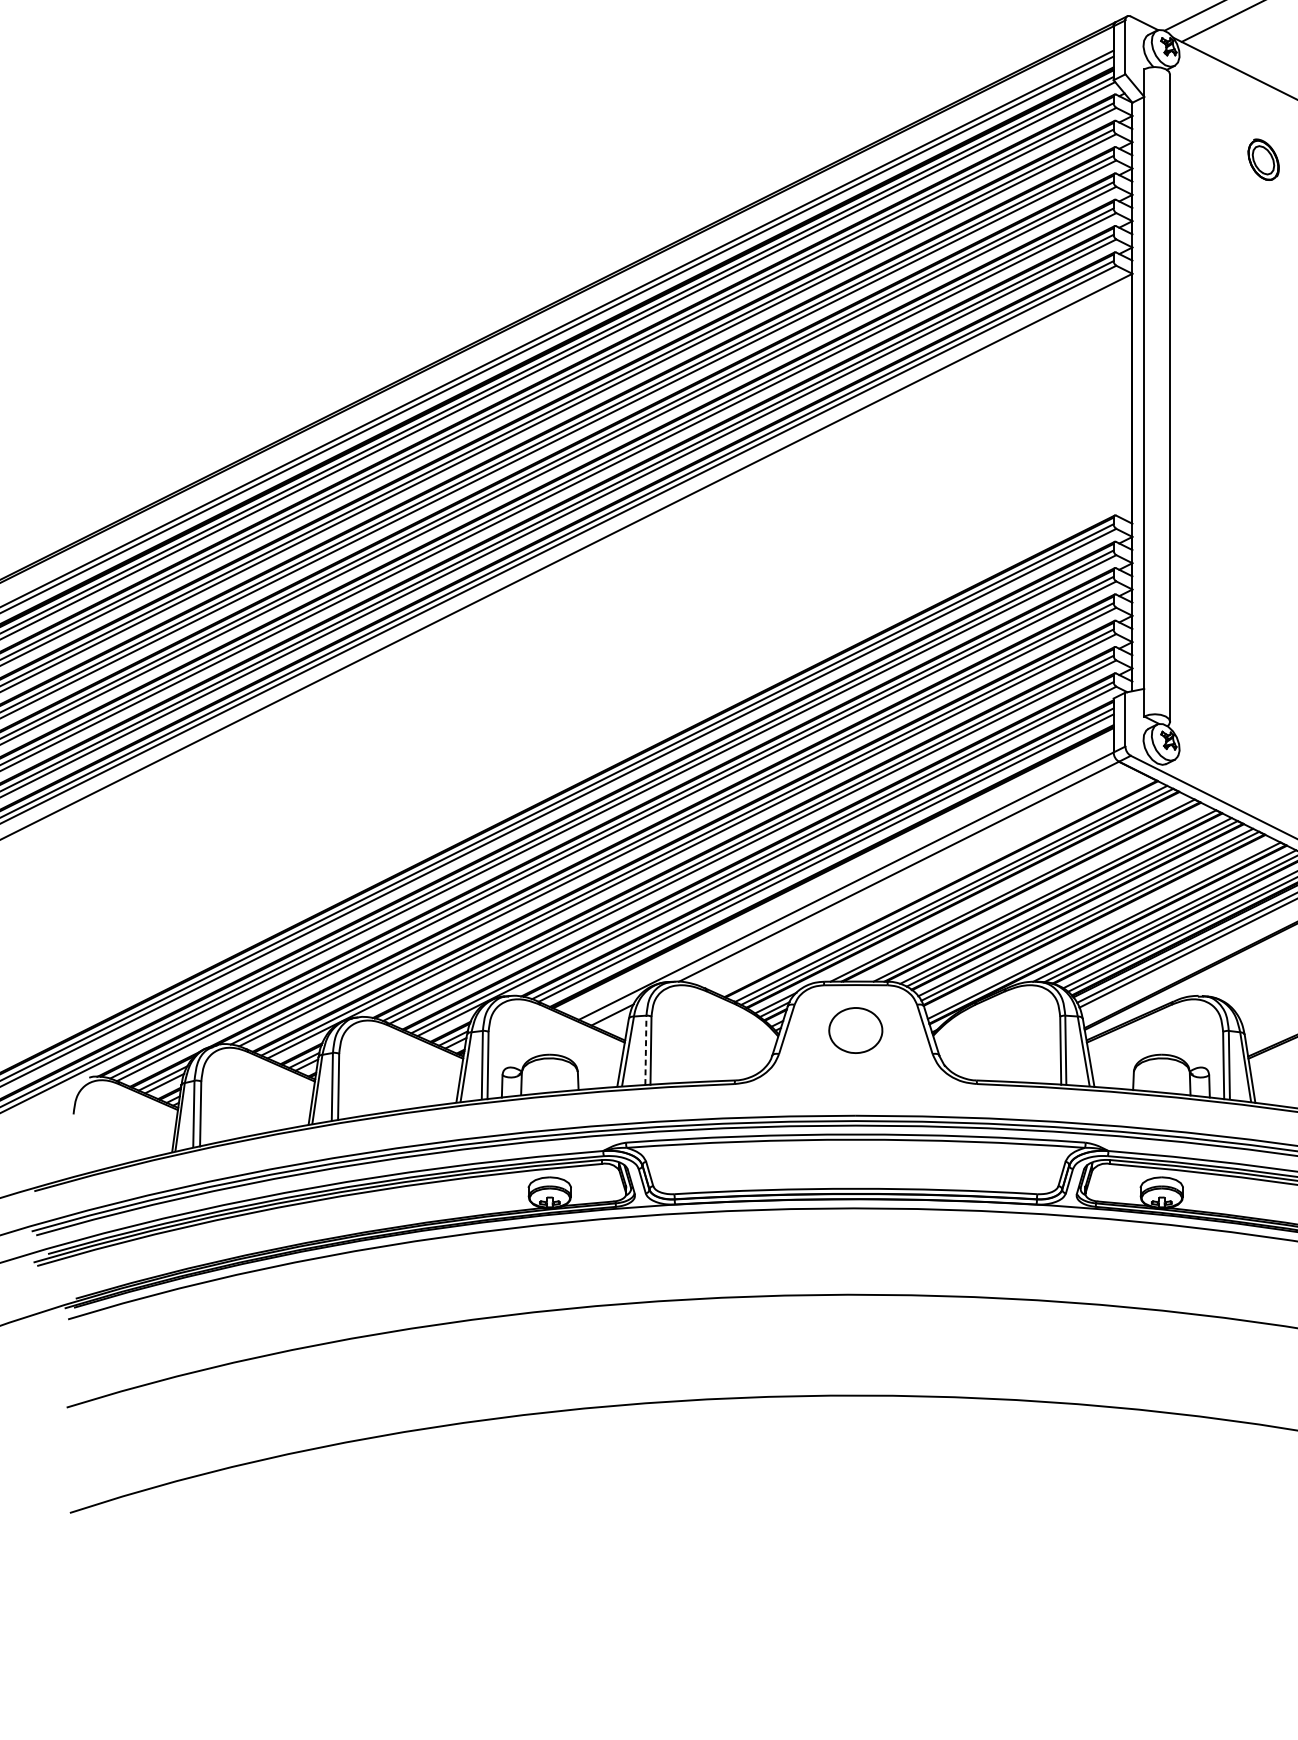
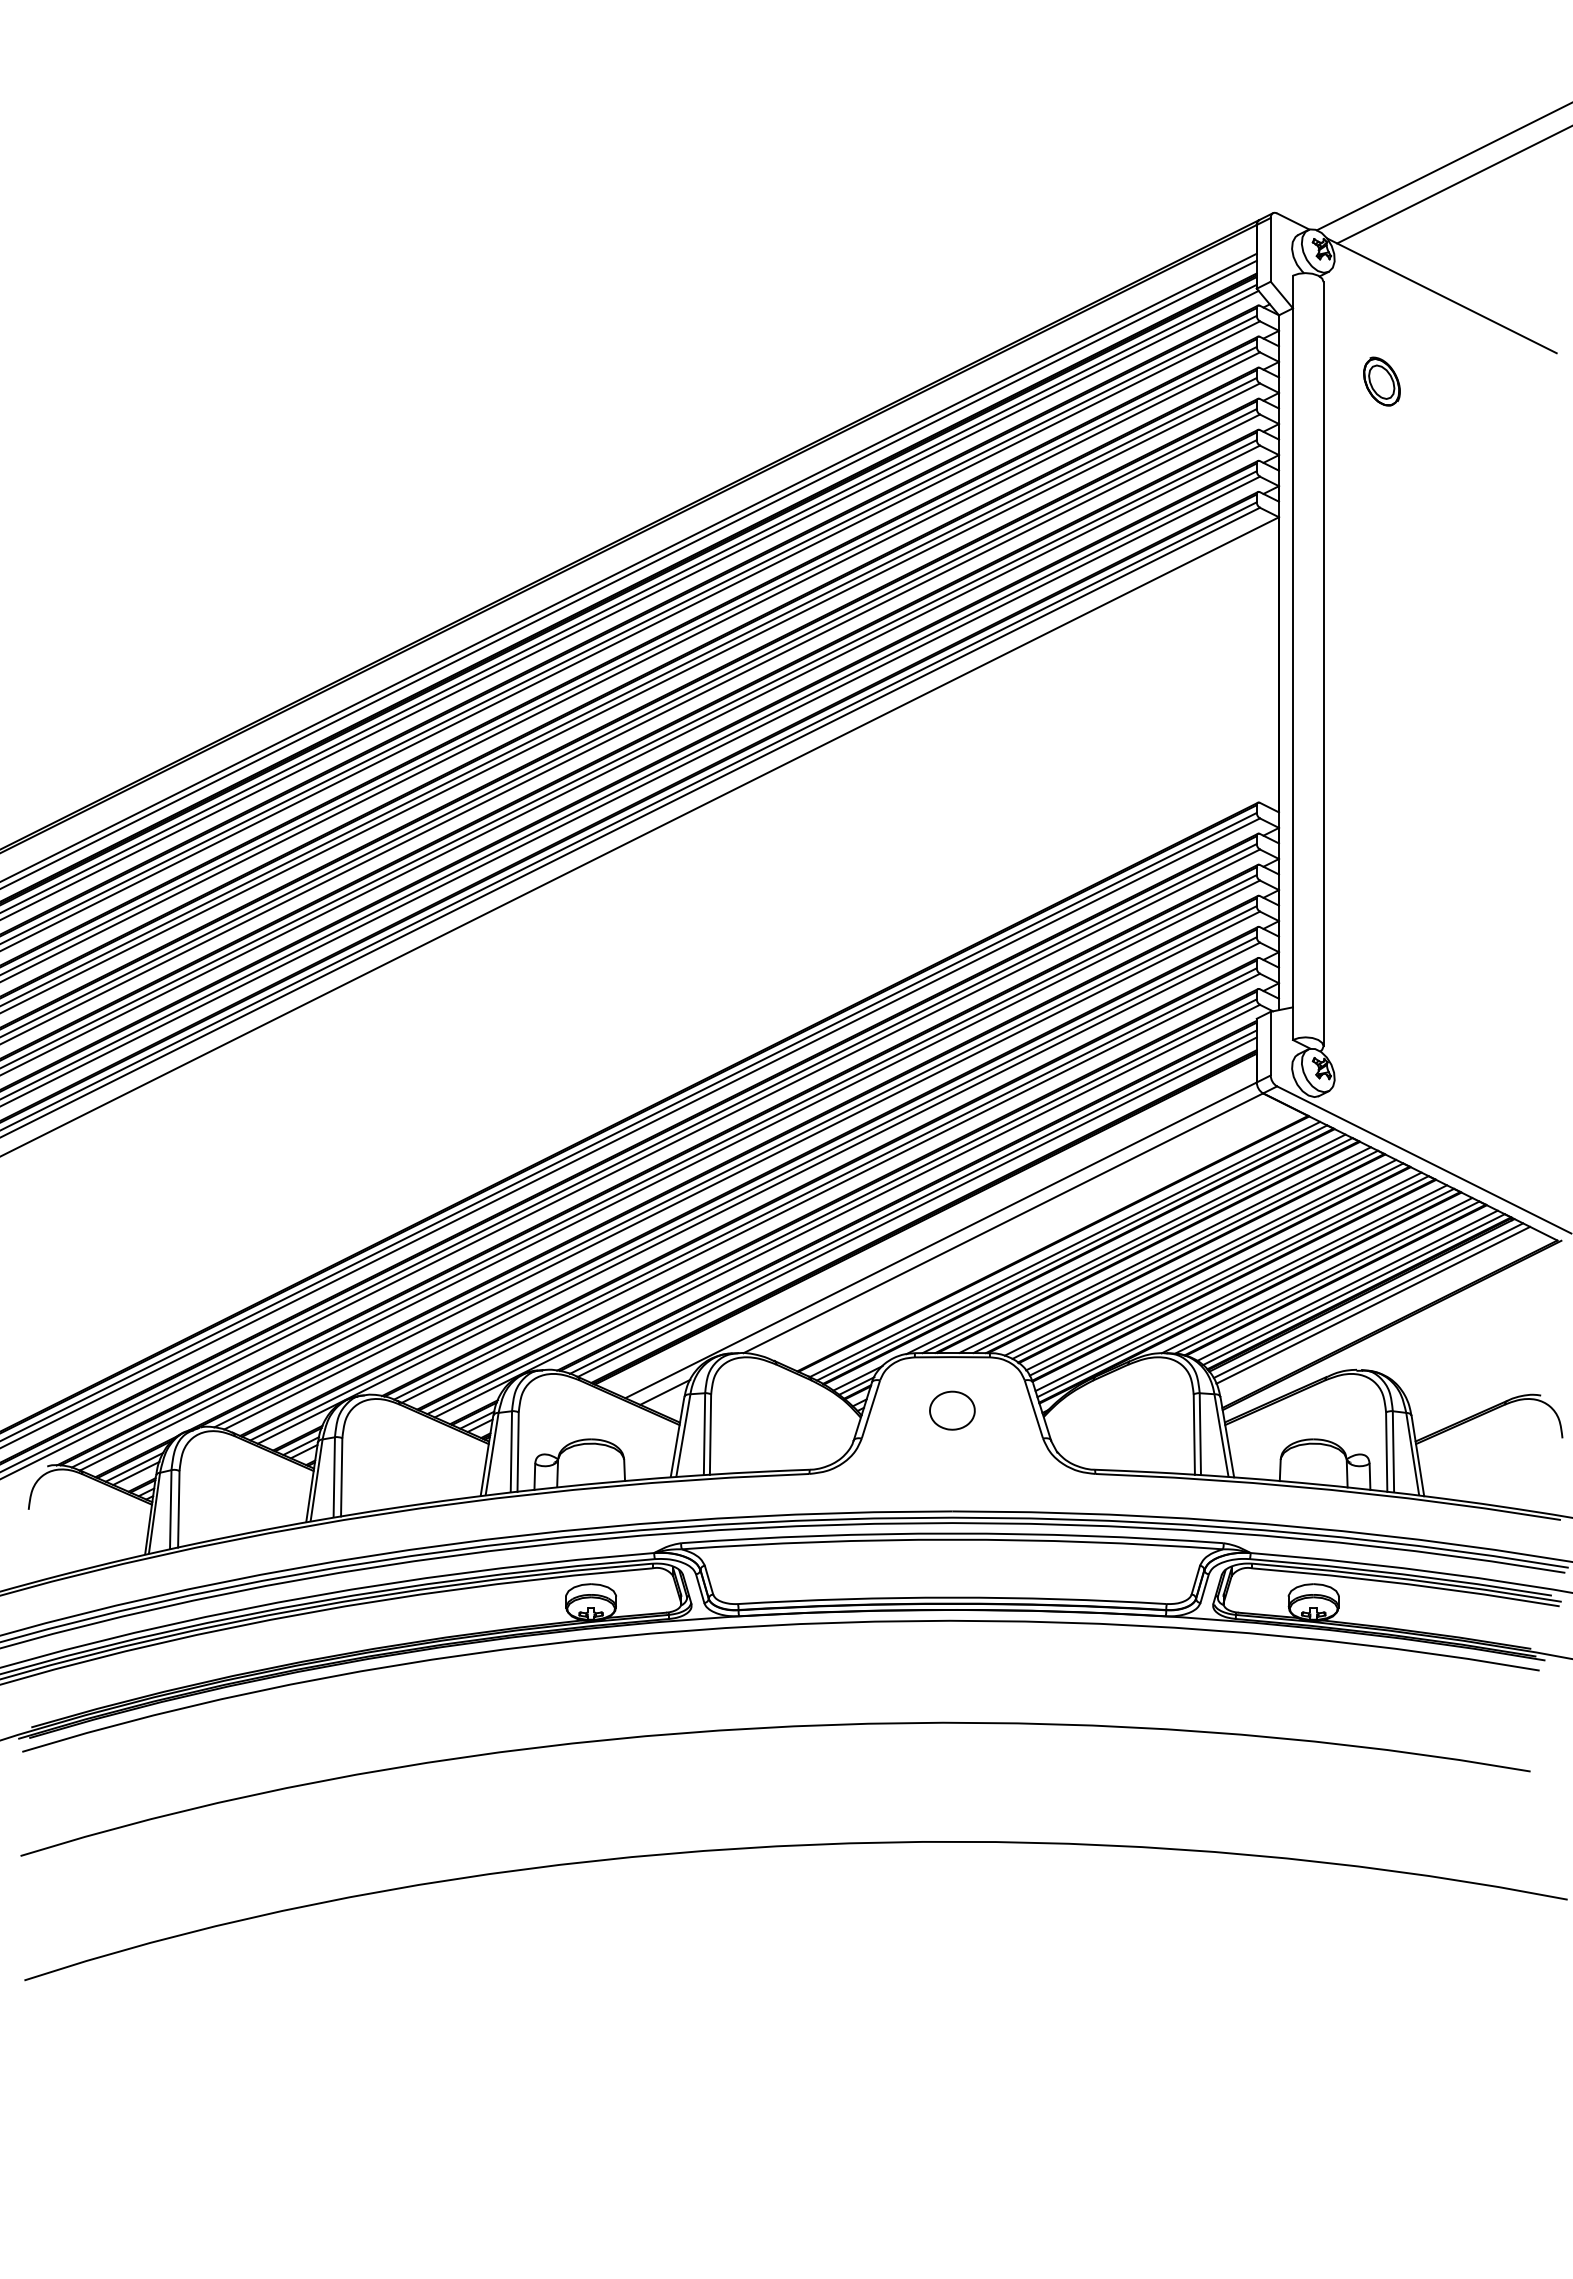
part: (1263, 159) -> (1381, 381), moved
line: (1002, 889) -> (1125, 1244), added
line: (1035, 893) -> (1164, 1249), added
line: (1100, 926) -> (1241, 1288), added
part: (855, 1030) -> (952, 1410), size x0.71
line: (645, 1051) -> (704, 1435), dashed -> solid

